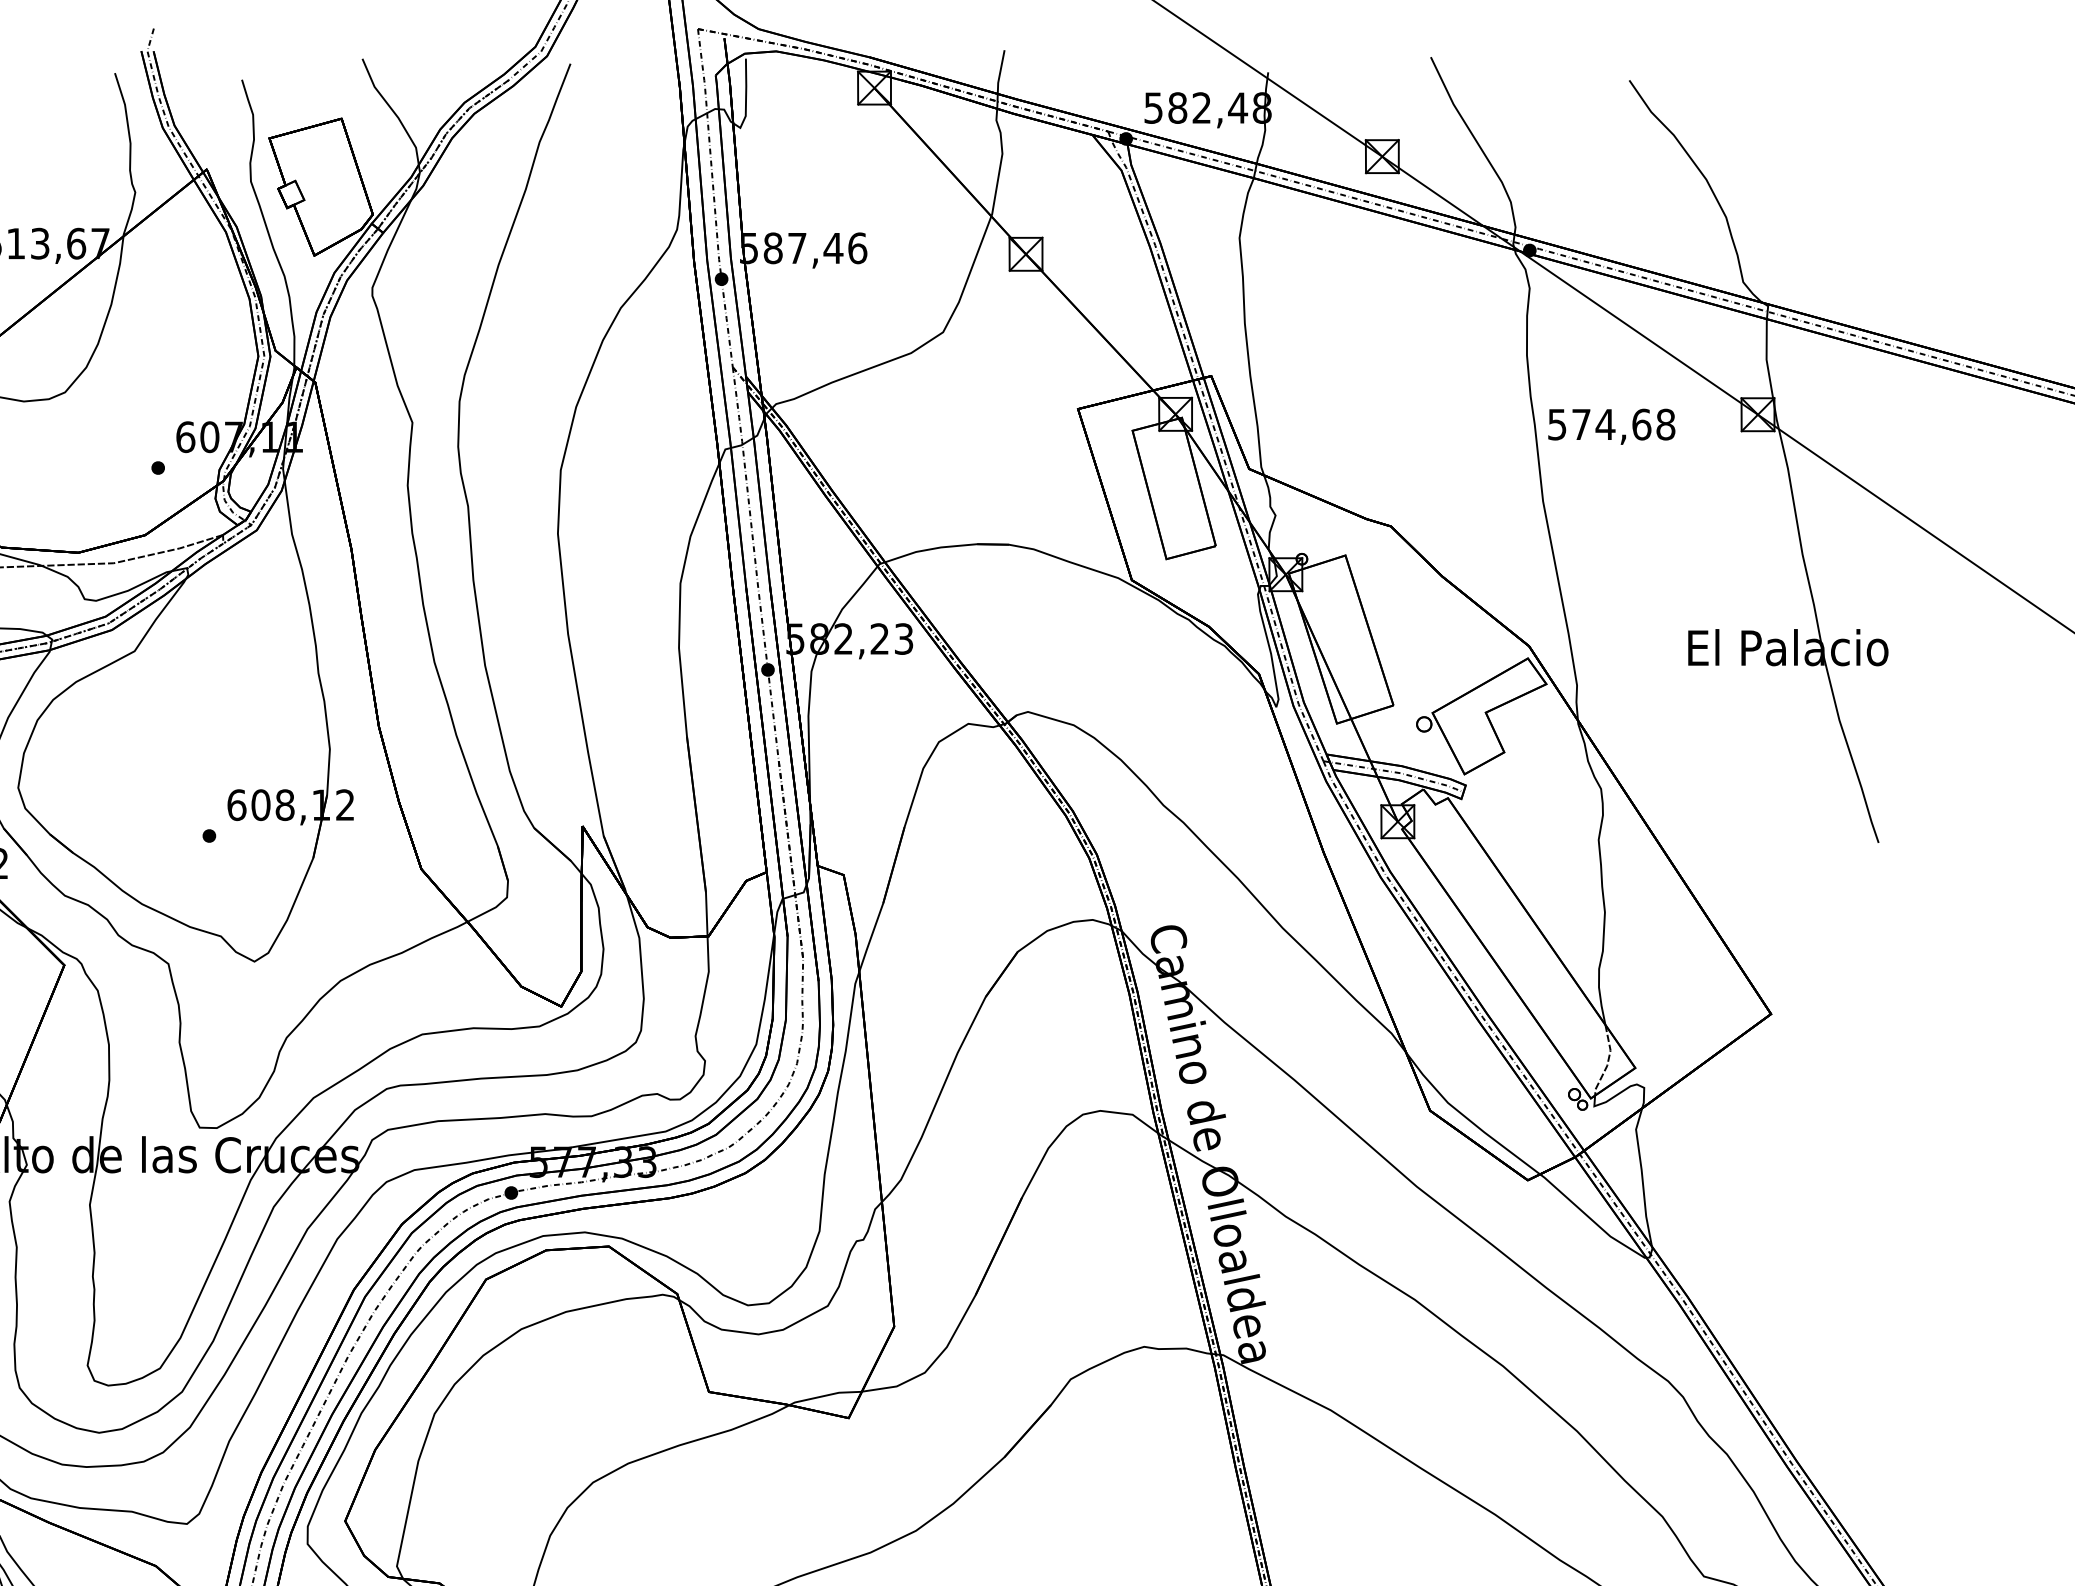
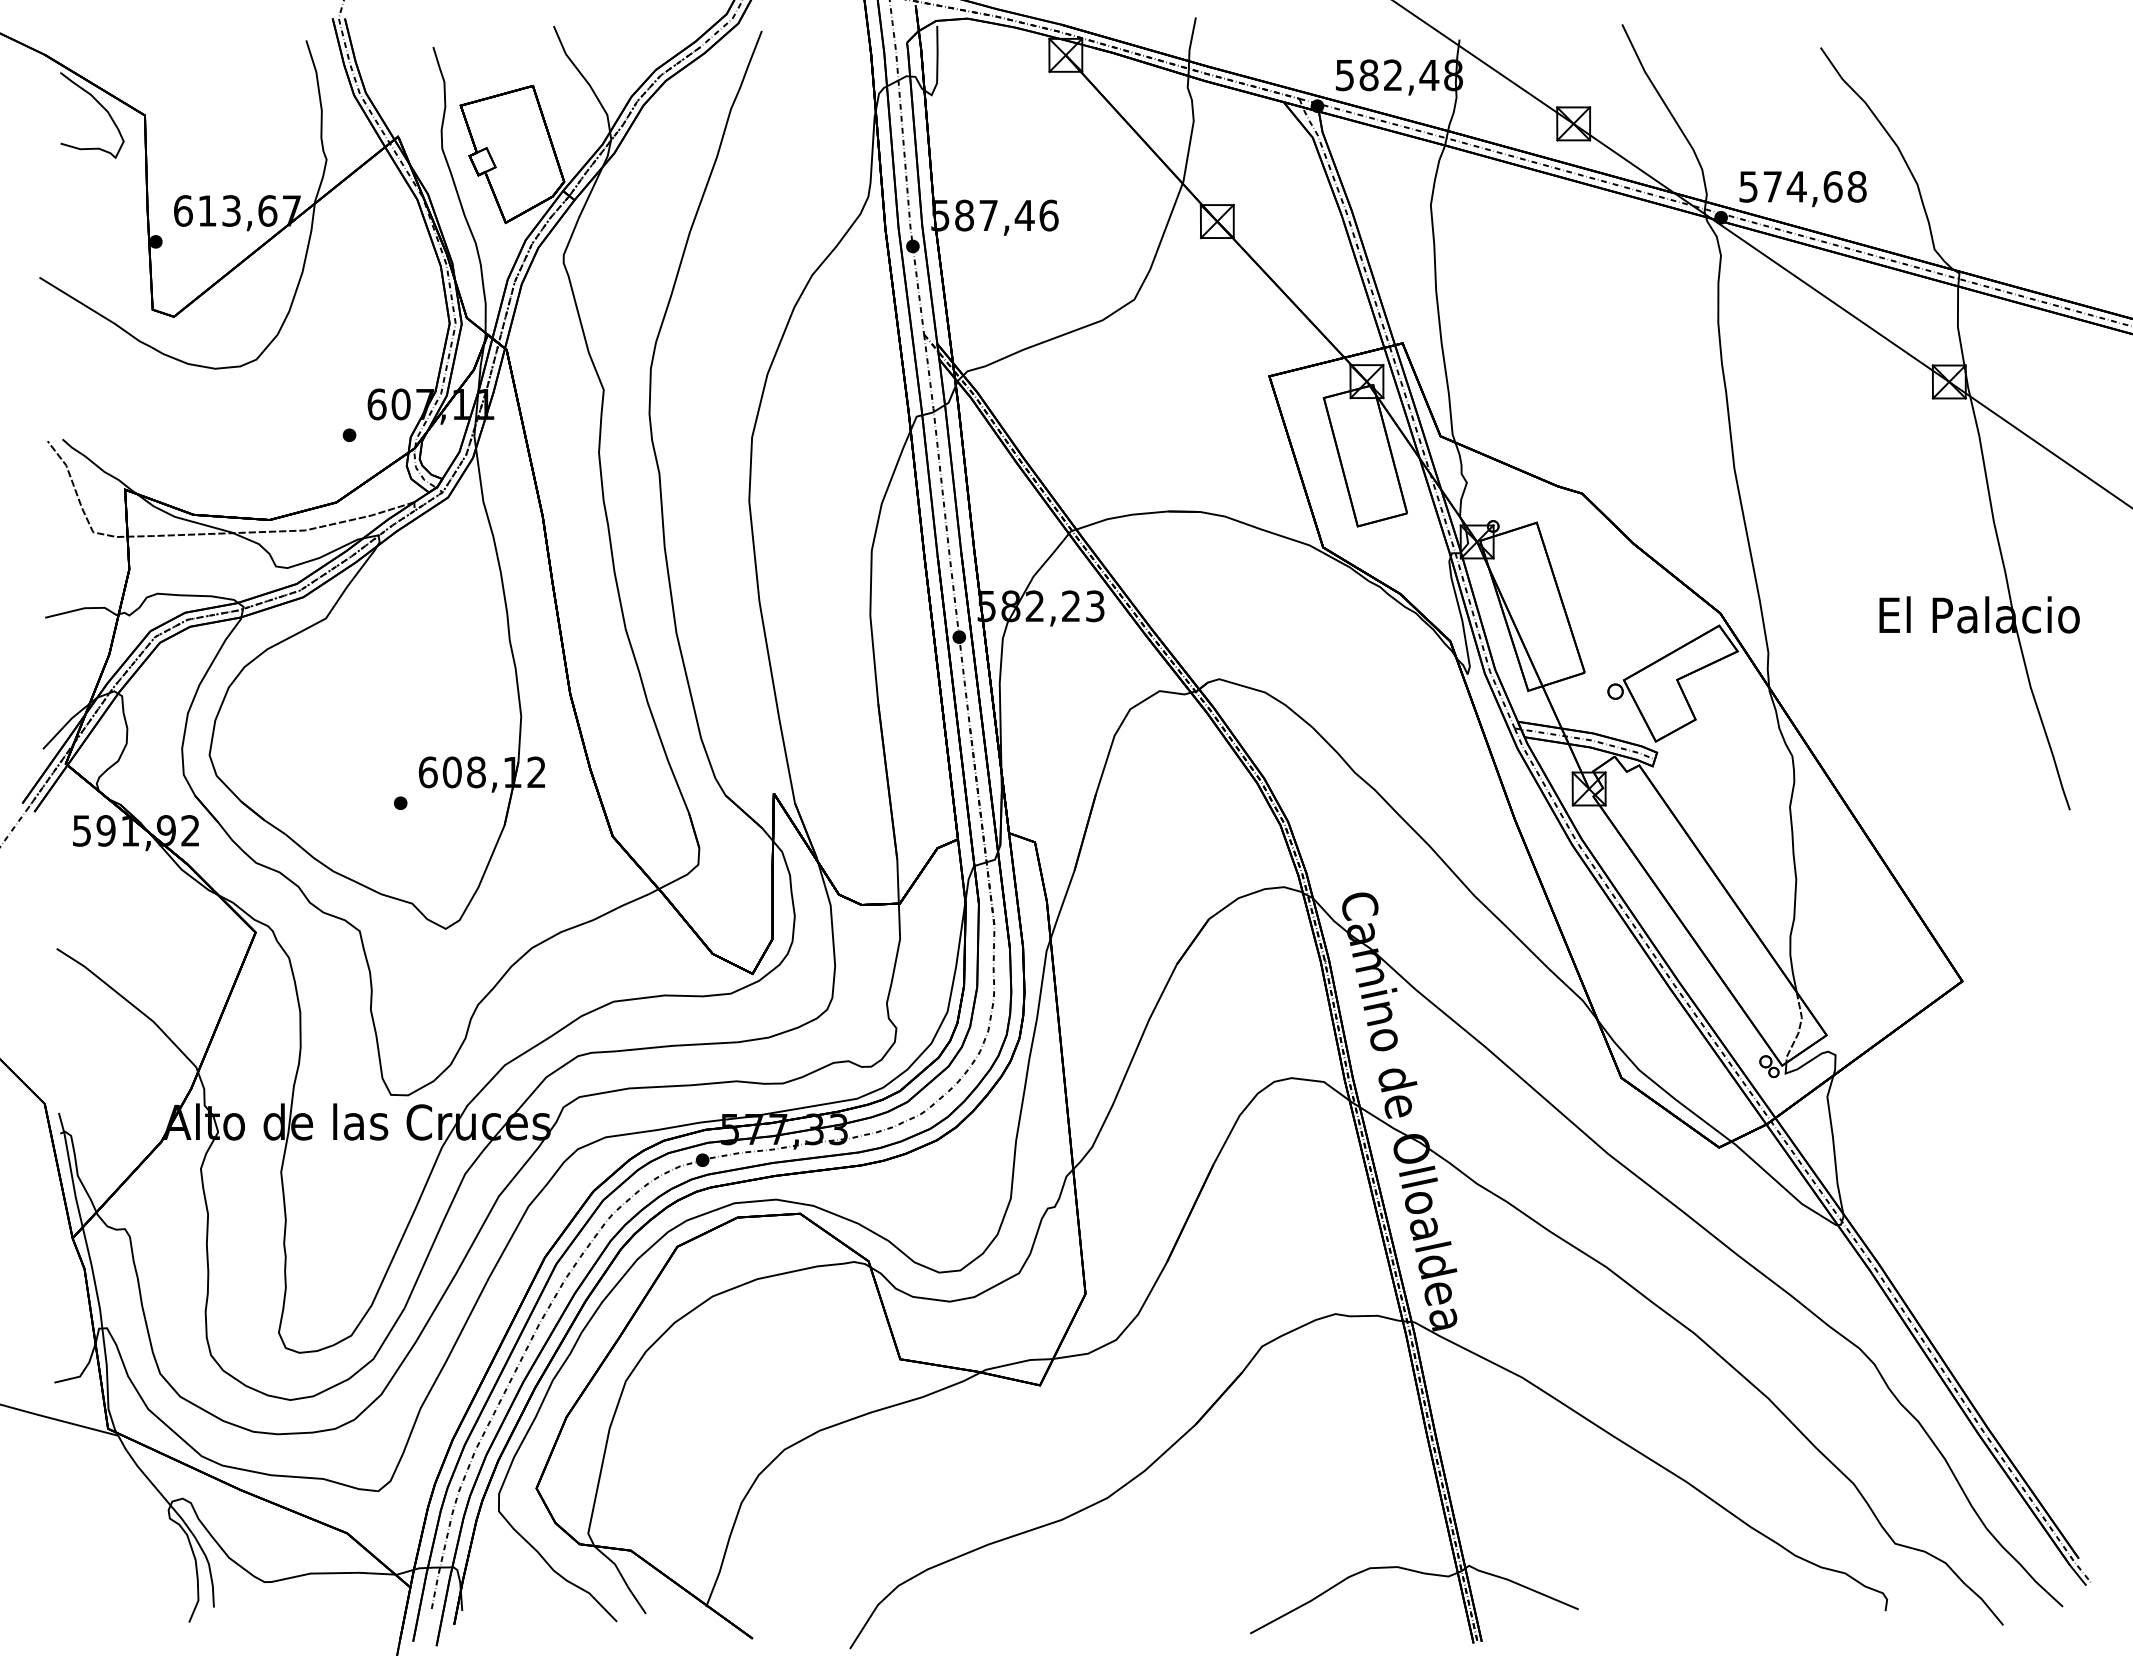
text: (1611, 427) -> (1802, 189), moved

